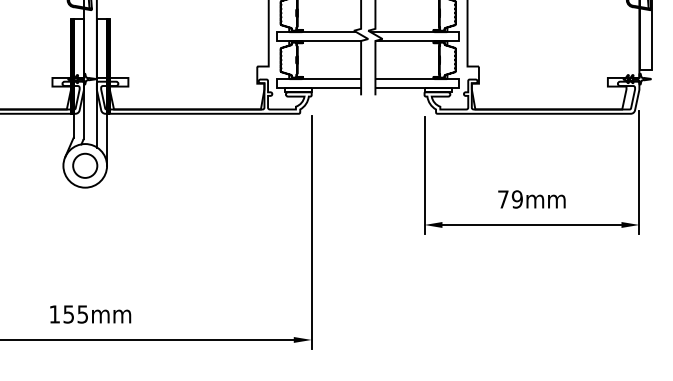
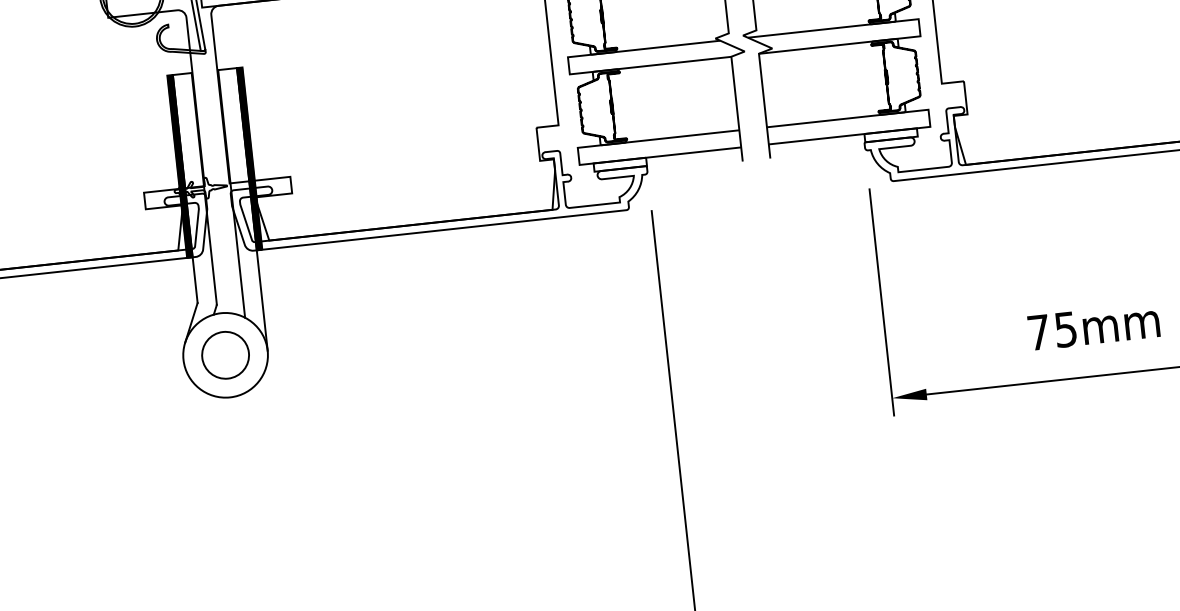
text: (516, 199) -> (1064, 329), 79mm -> 75mm

